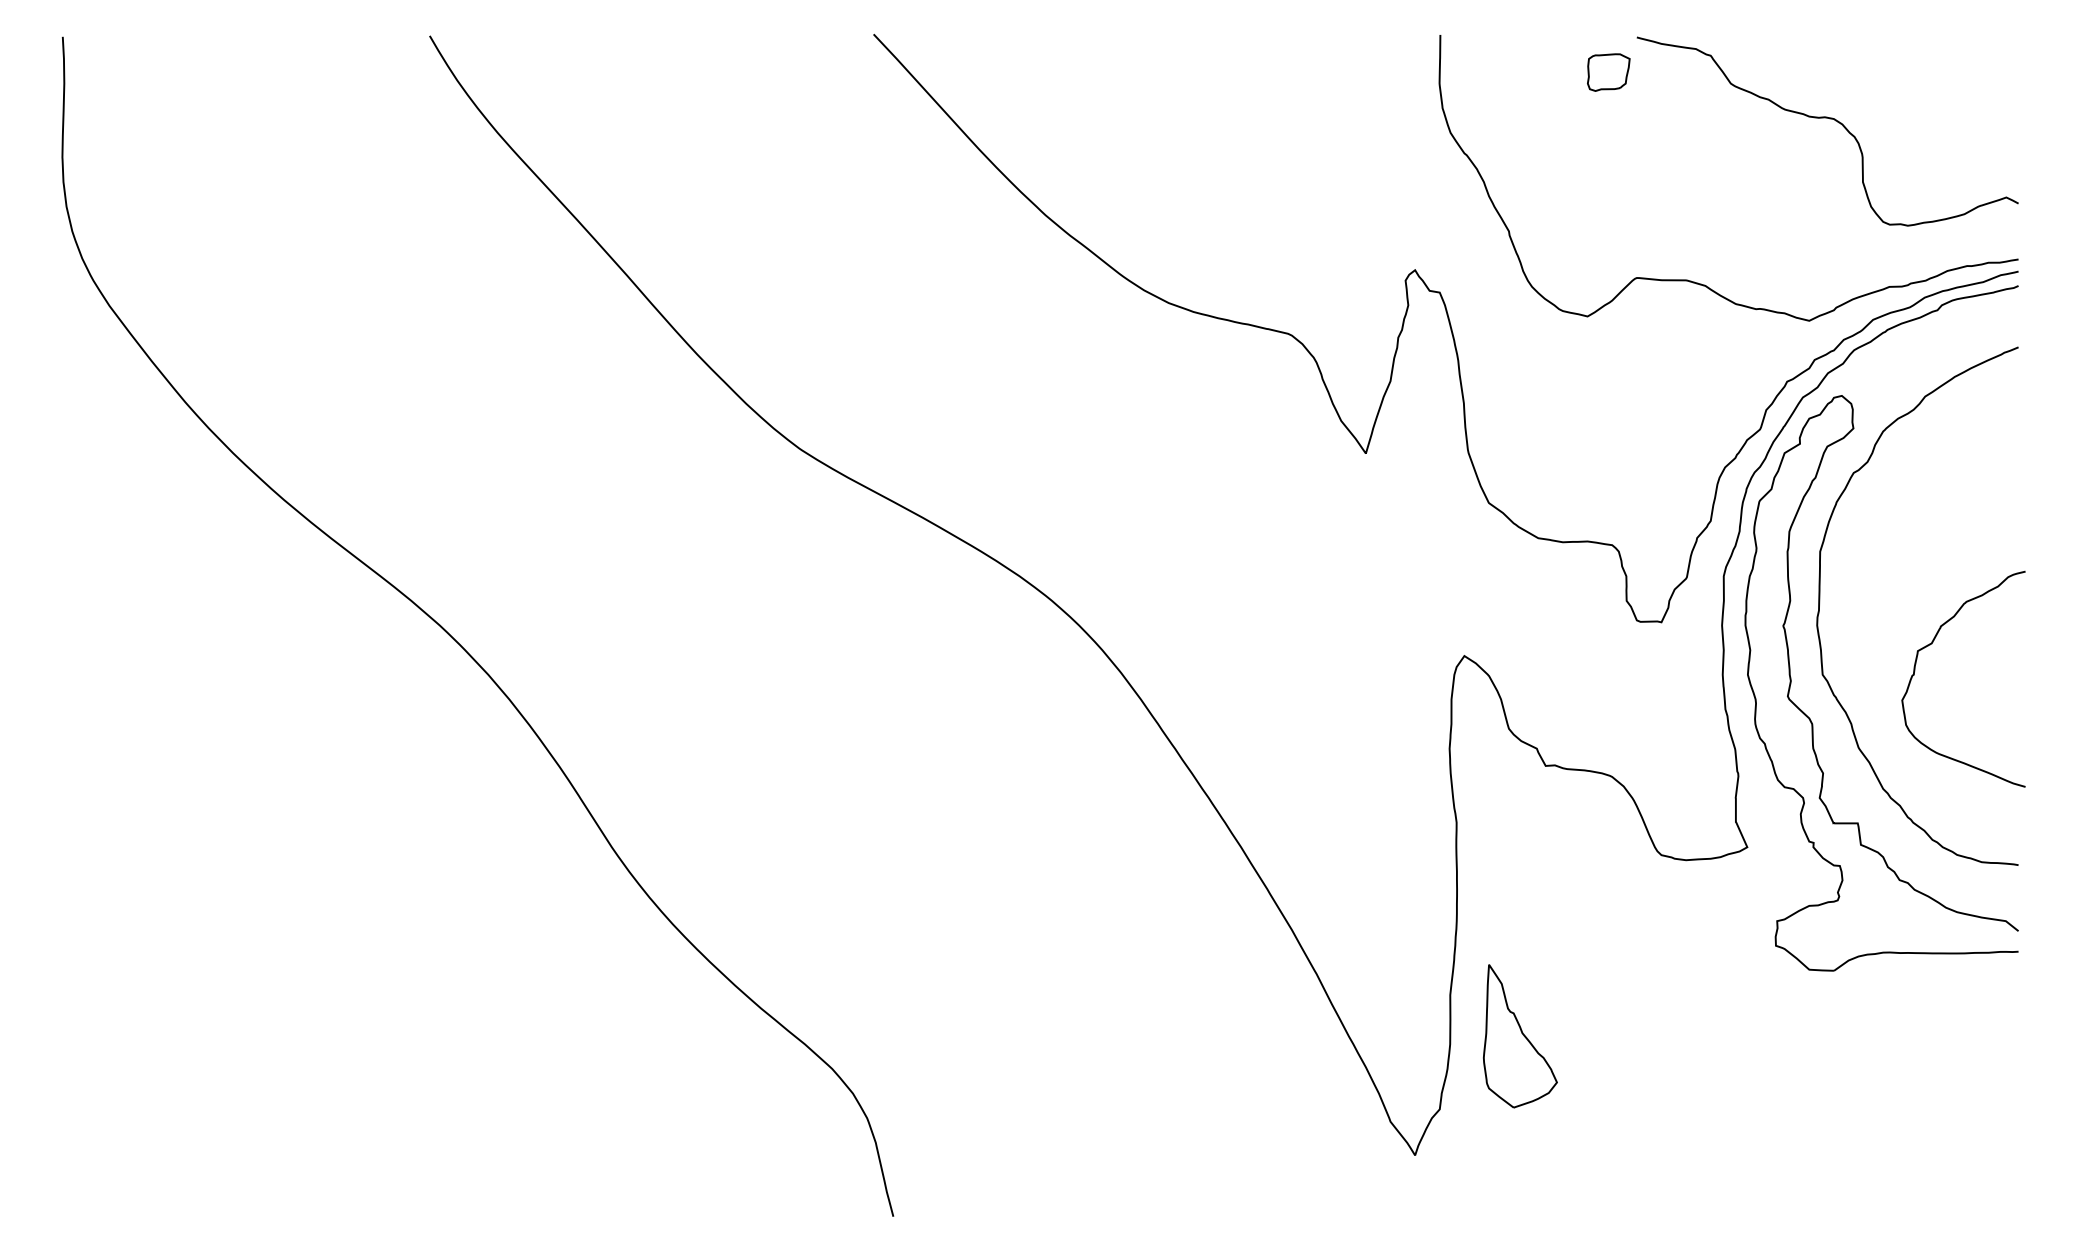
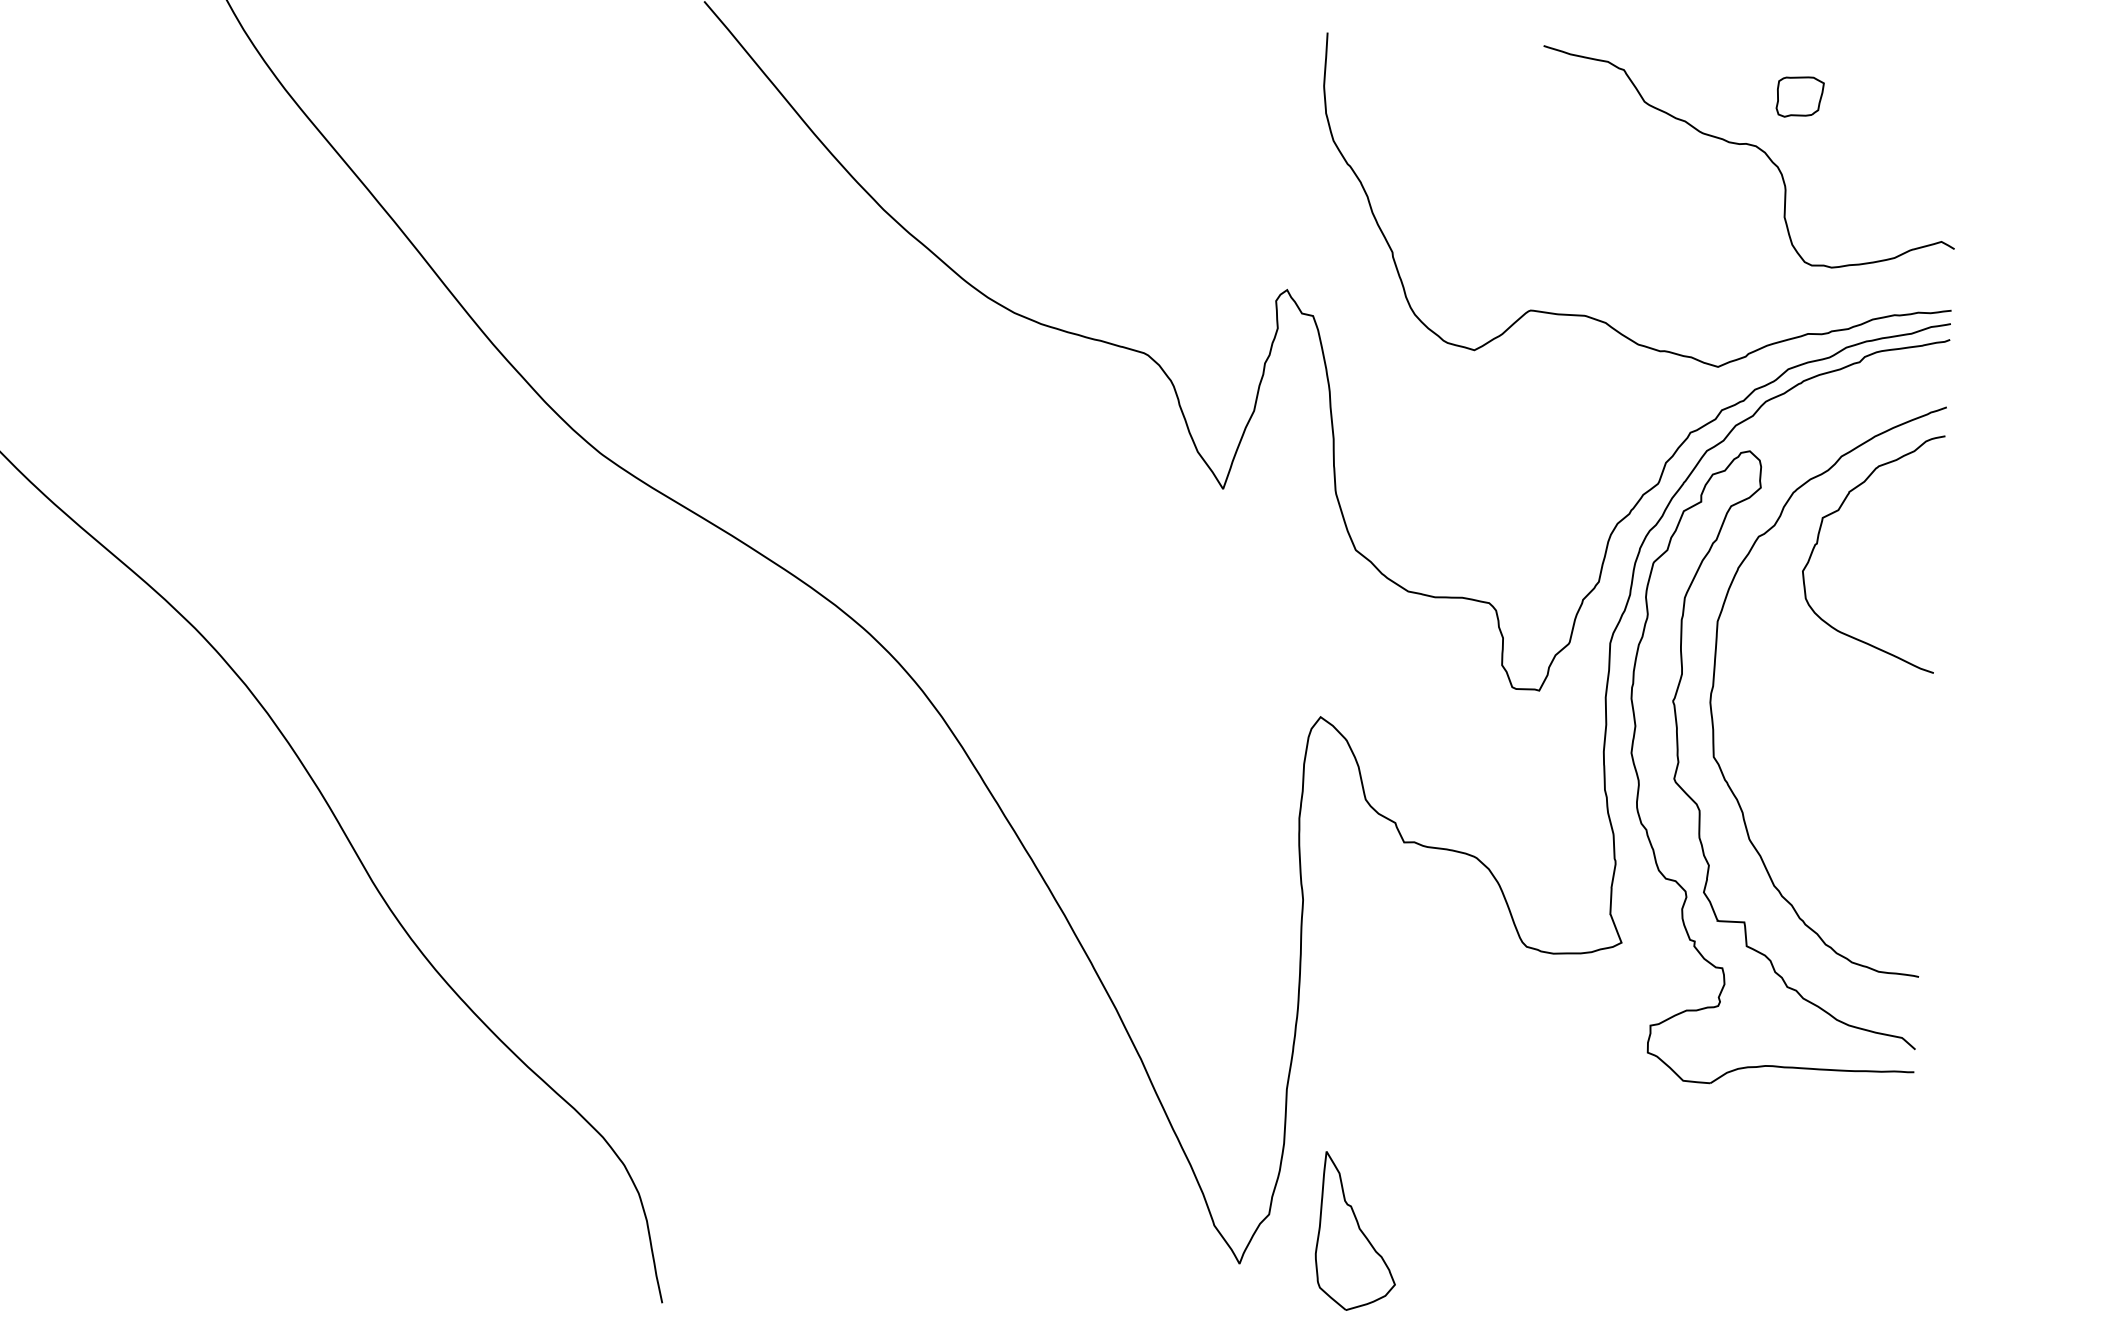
part: (1608, 72) -> (1799, 97), moved
curve: (1930, 645) -> (1836, 512), moved
part: (1520, 1036) -> (1357, 1232), moved

